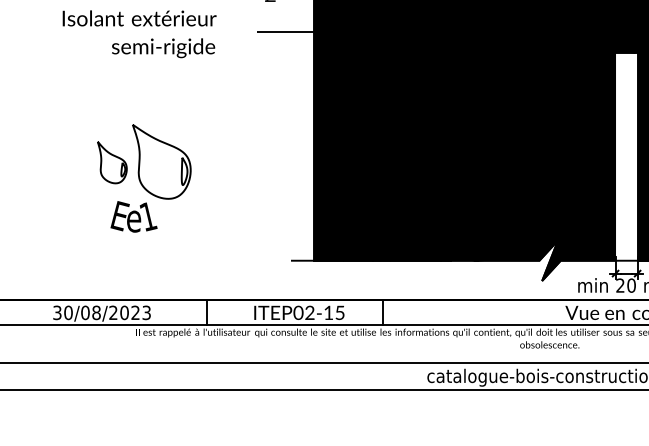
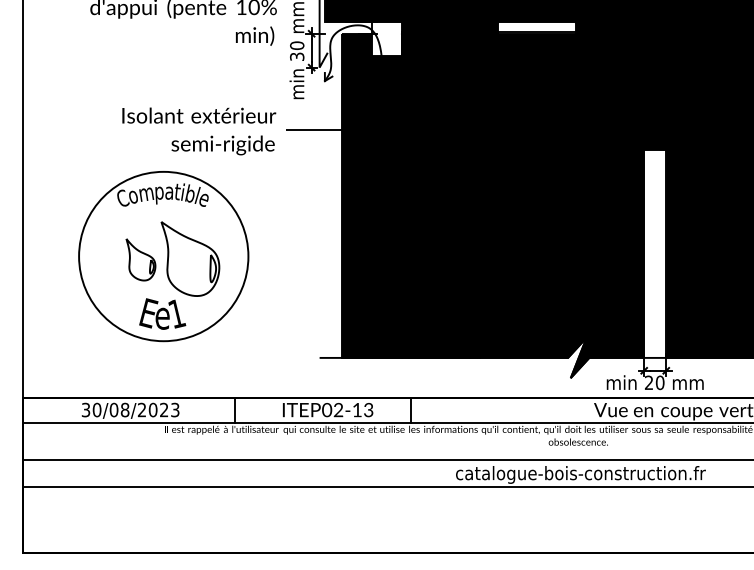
text: (139, 34) -> (199, 131), moved
part: (134, 159) -> (163, 256), added
text: (339, 313) -> (368, 410), \c16711848;ITEP02-15 -> \c16711848;ITEP02-13

